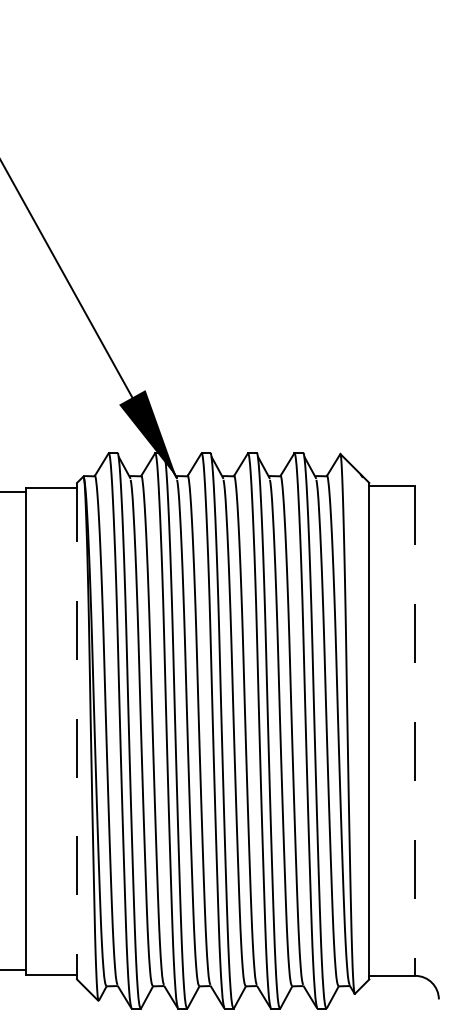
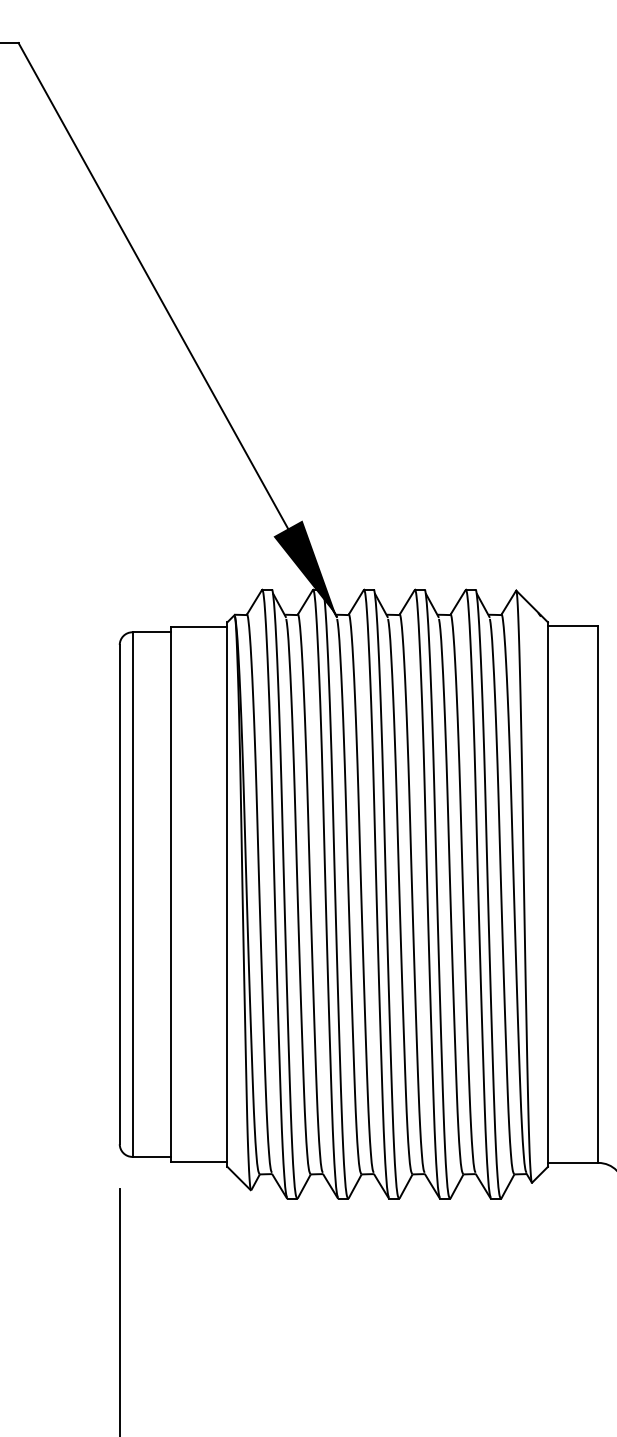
line: (77, 732) -> (227, 895), dashed -> solid
line: (415, 732) -> (598, 895), dashed -> solid

